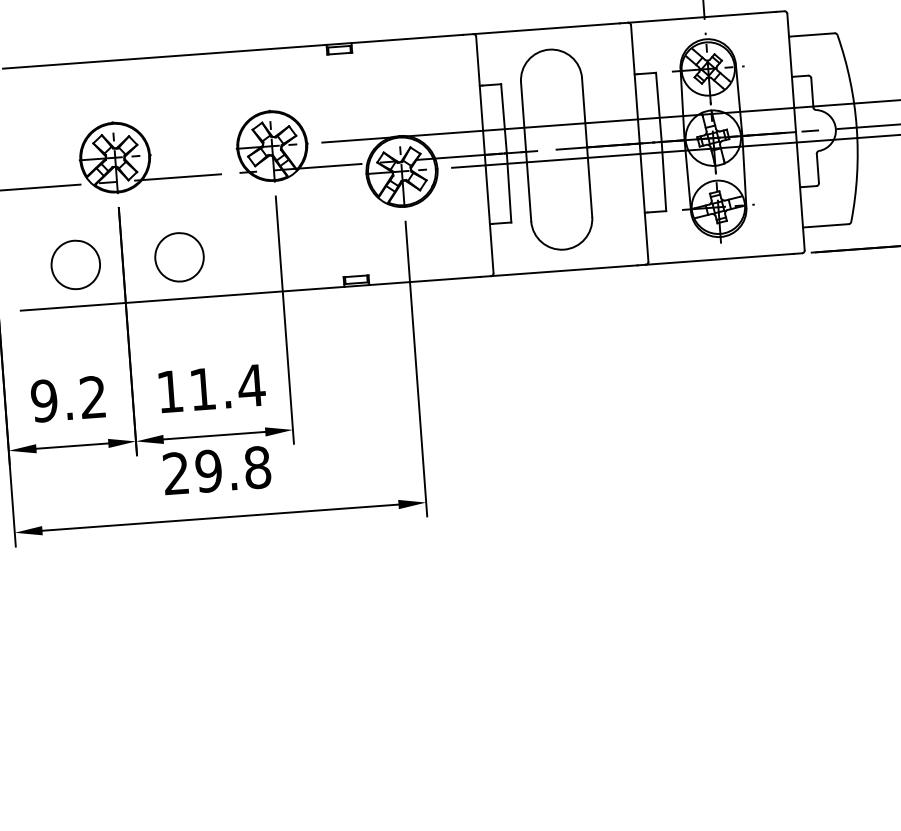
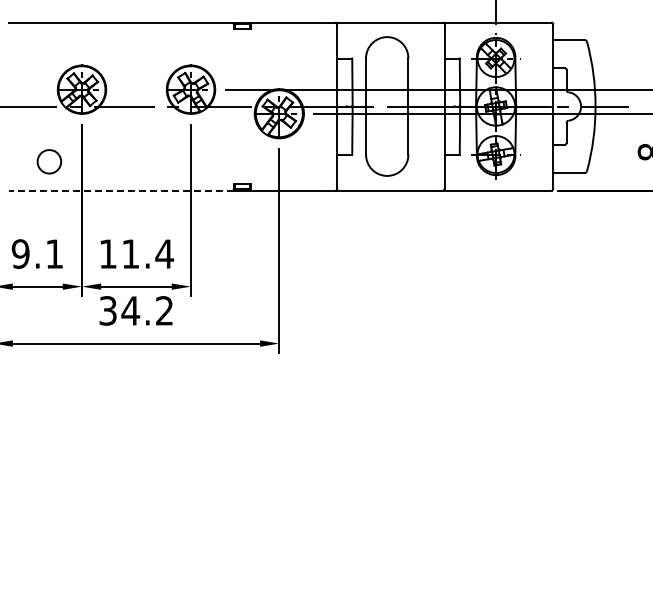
part: (179, 256) -> (121, 161), removed
part: (75, 264) -> (49, 161), size x0.7
line: (181, 298) -> (120, 190), solid -> dashed
text: (92, 396) -> (54, 253), 9.2 -> 9.1
text: (217, 469) -> (136, 310), 29.8 -> 34.2

